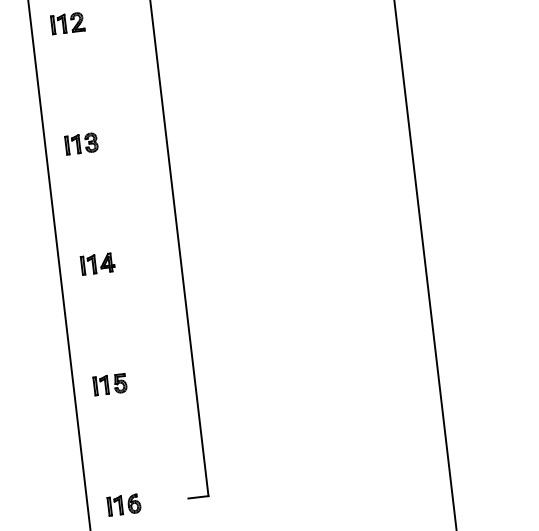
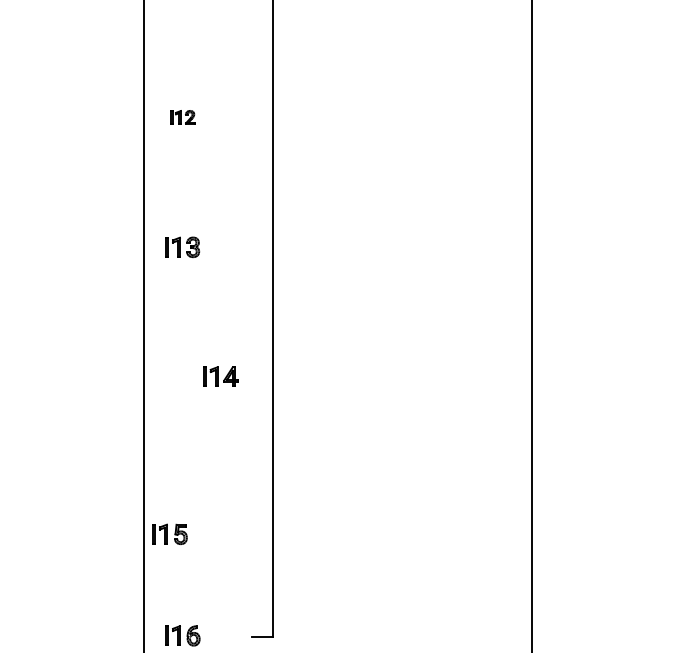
part: (67, 23) -> (182, 117), size x0.7
part: (97, 263) -> (220, 376), moved
part: (109, 383) -> (169, 533), moved

